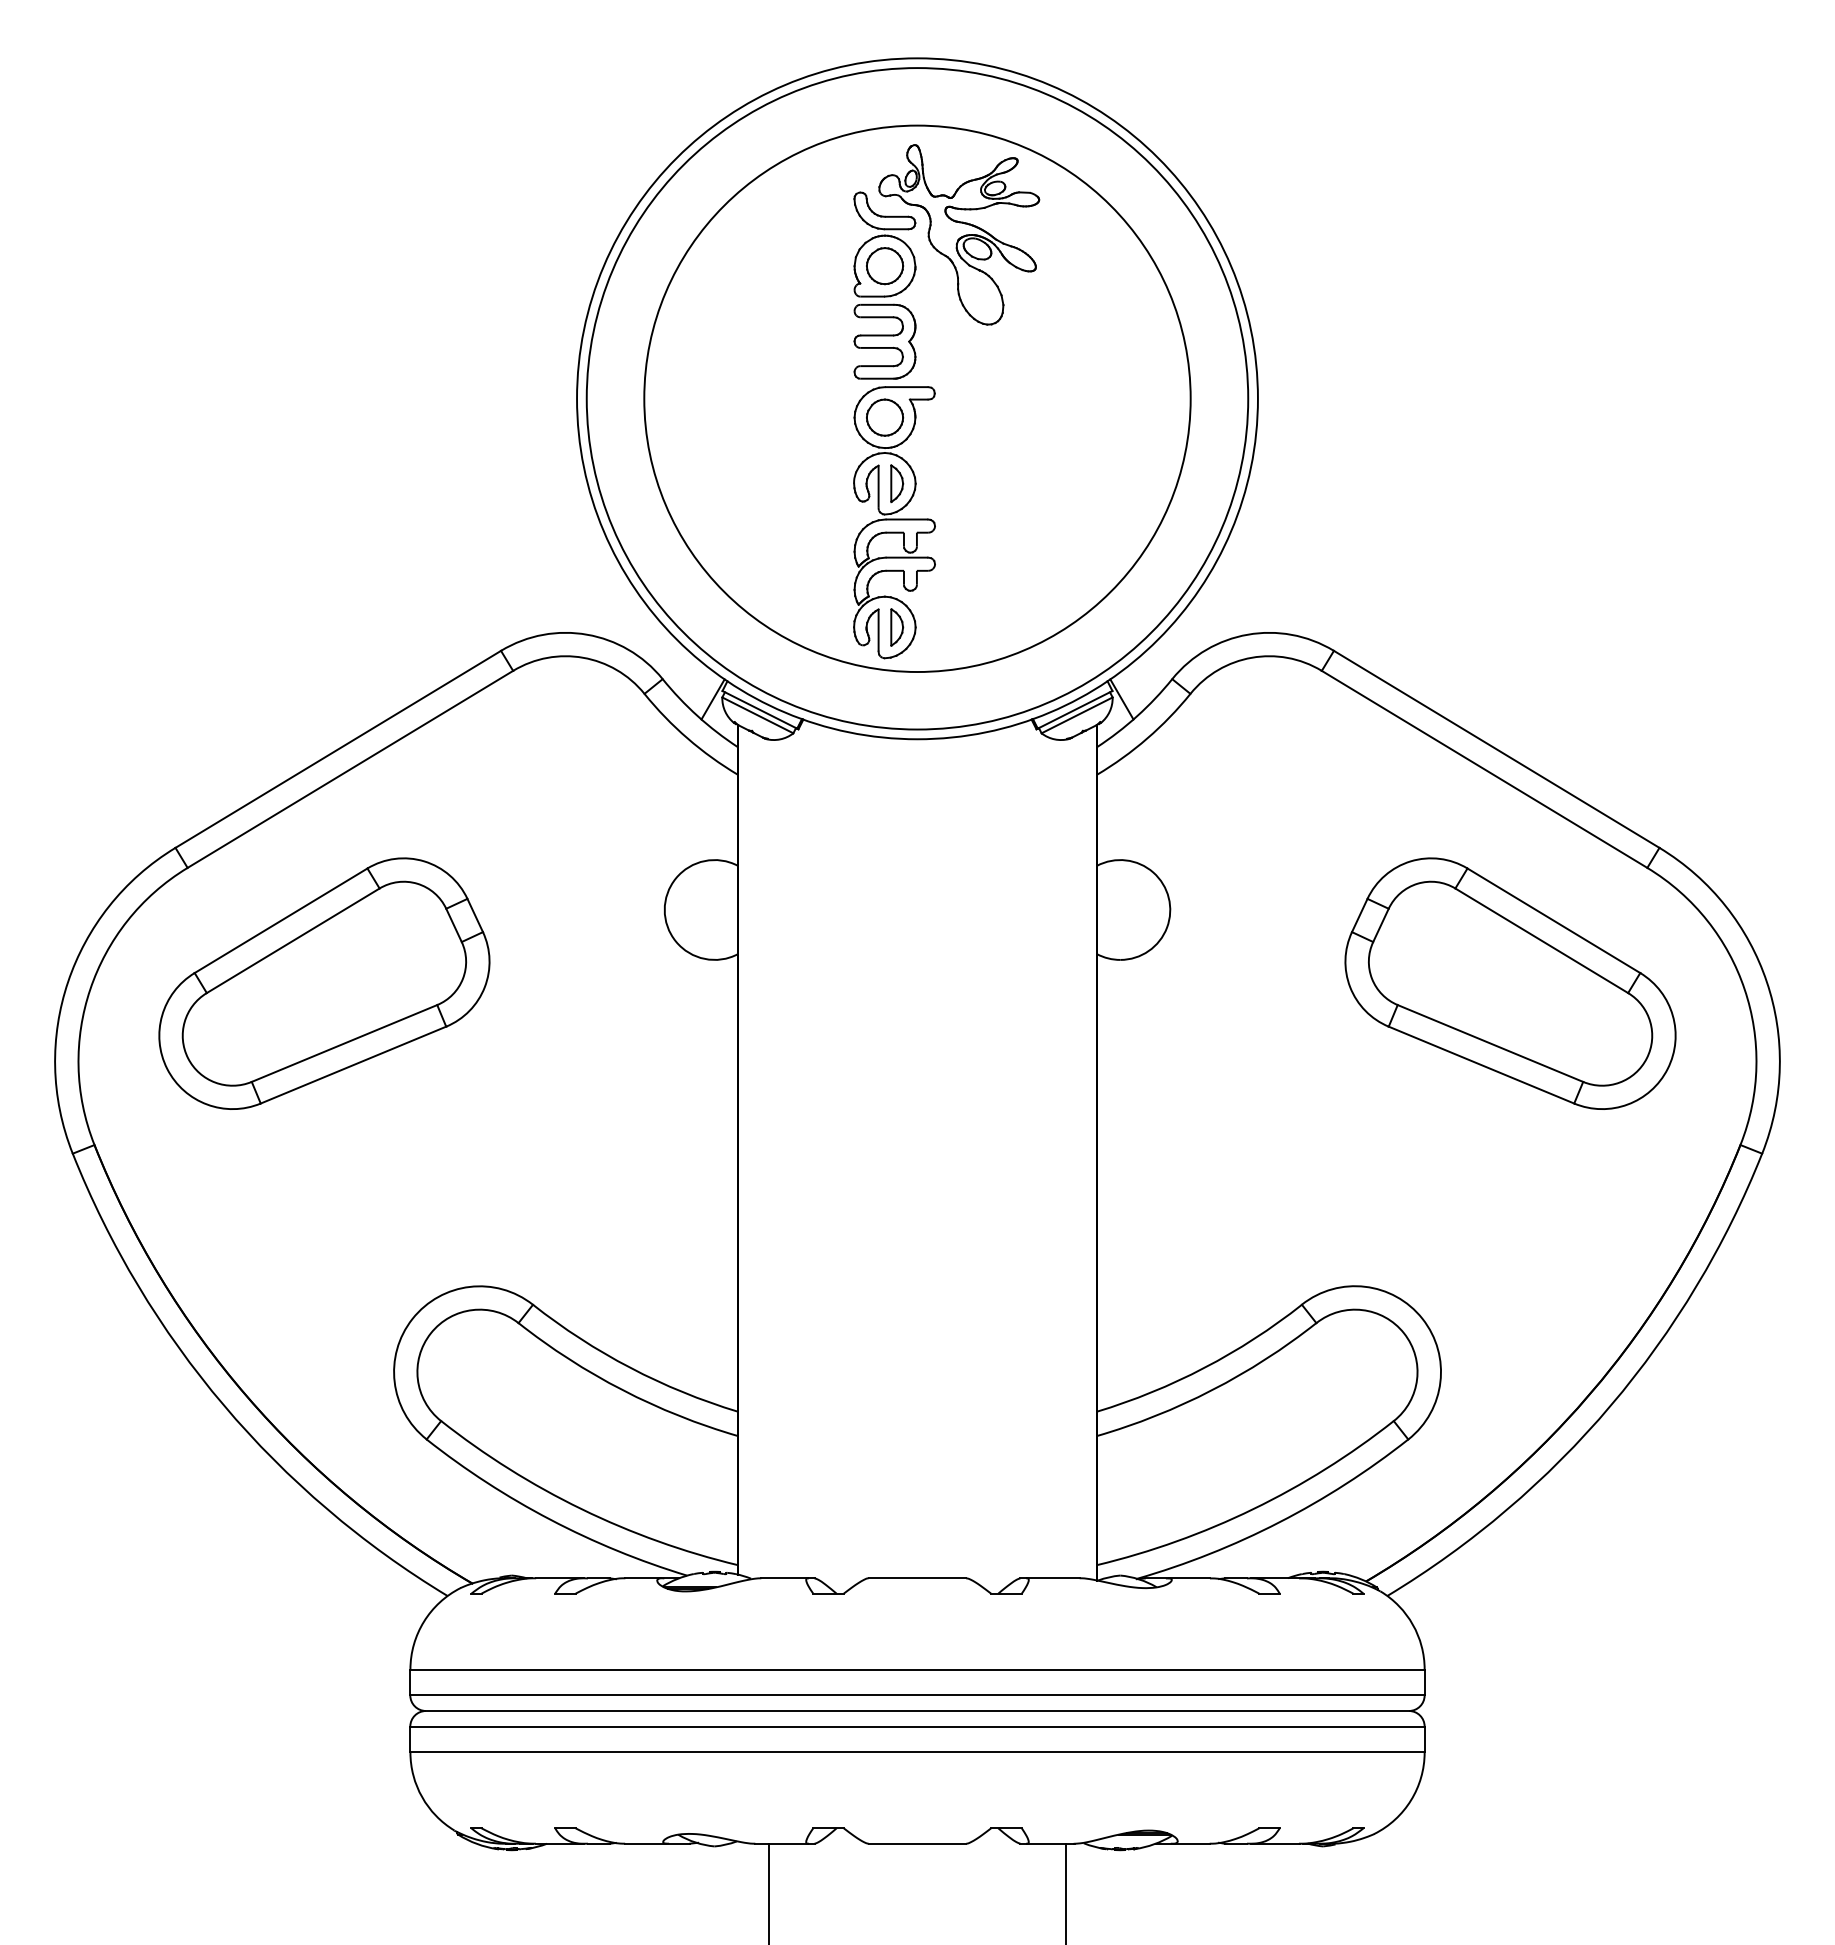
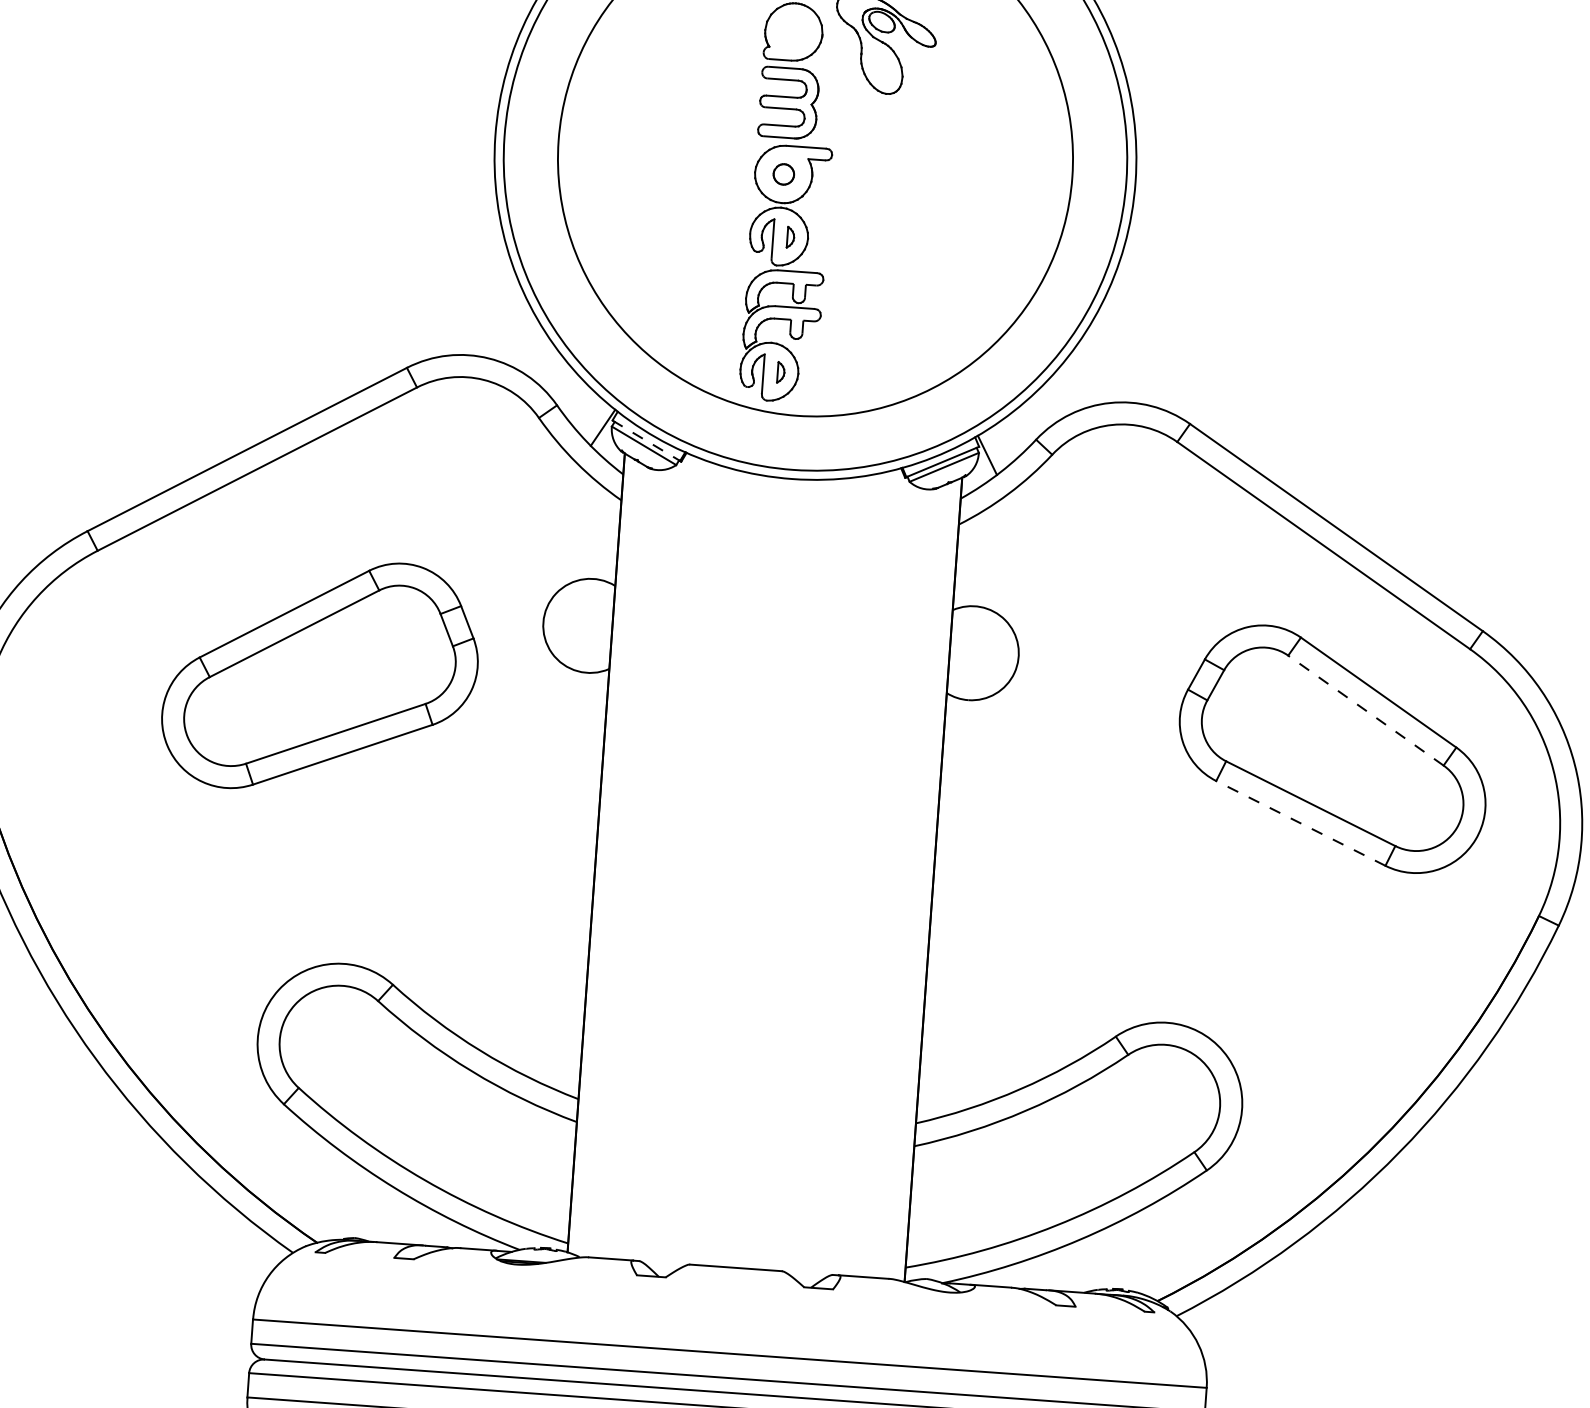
part: (885, 266) -> (794, 32), removed
part: (885, 417) -> (784, 174), size x0.6
part: (897, 483) -> (790, 237), size x0.6
part: (897, 627) -> (781, 372), size x0.6
line: (759, 709) -> (646, 440), solid -> dashed
line: (1541, 940) -> (1365, 710), solid -> dashed
part: (324, 983) -> (321, 676), moved
line: (1481, 1064) -> (1300, 822), solid -> dashed

